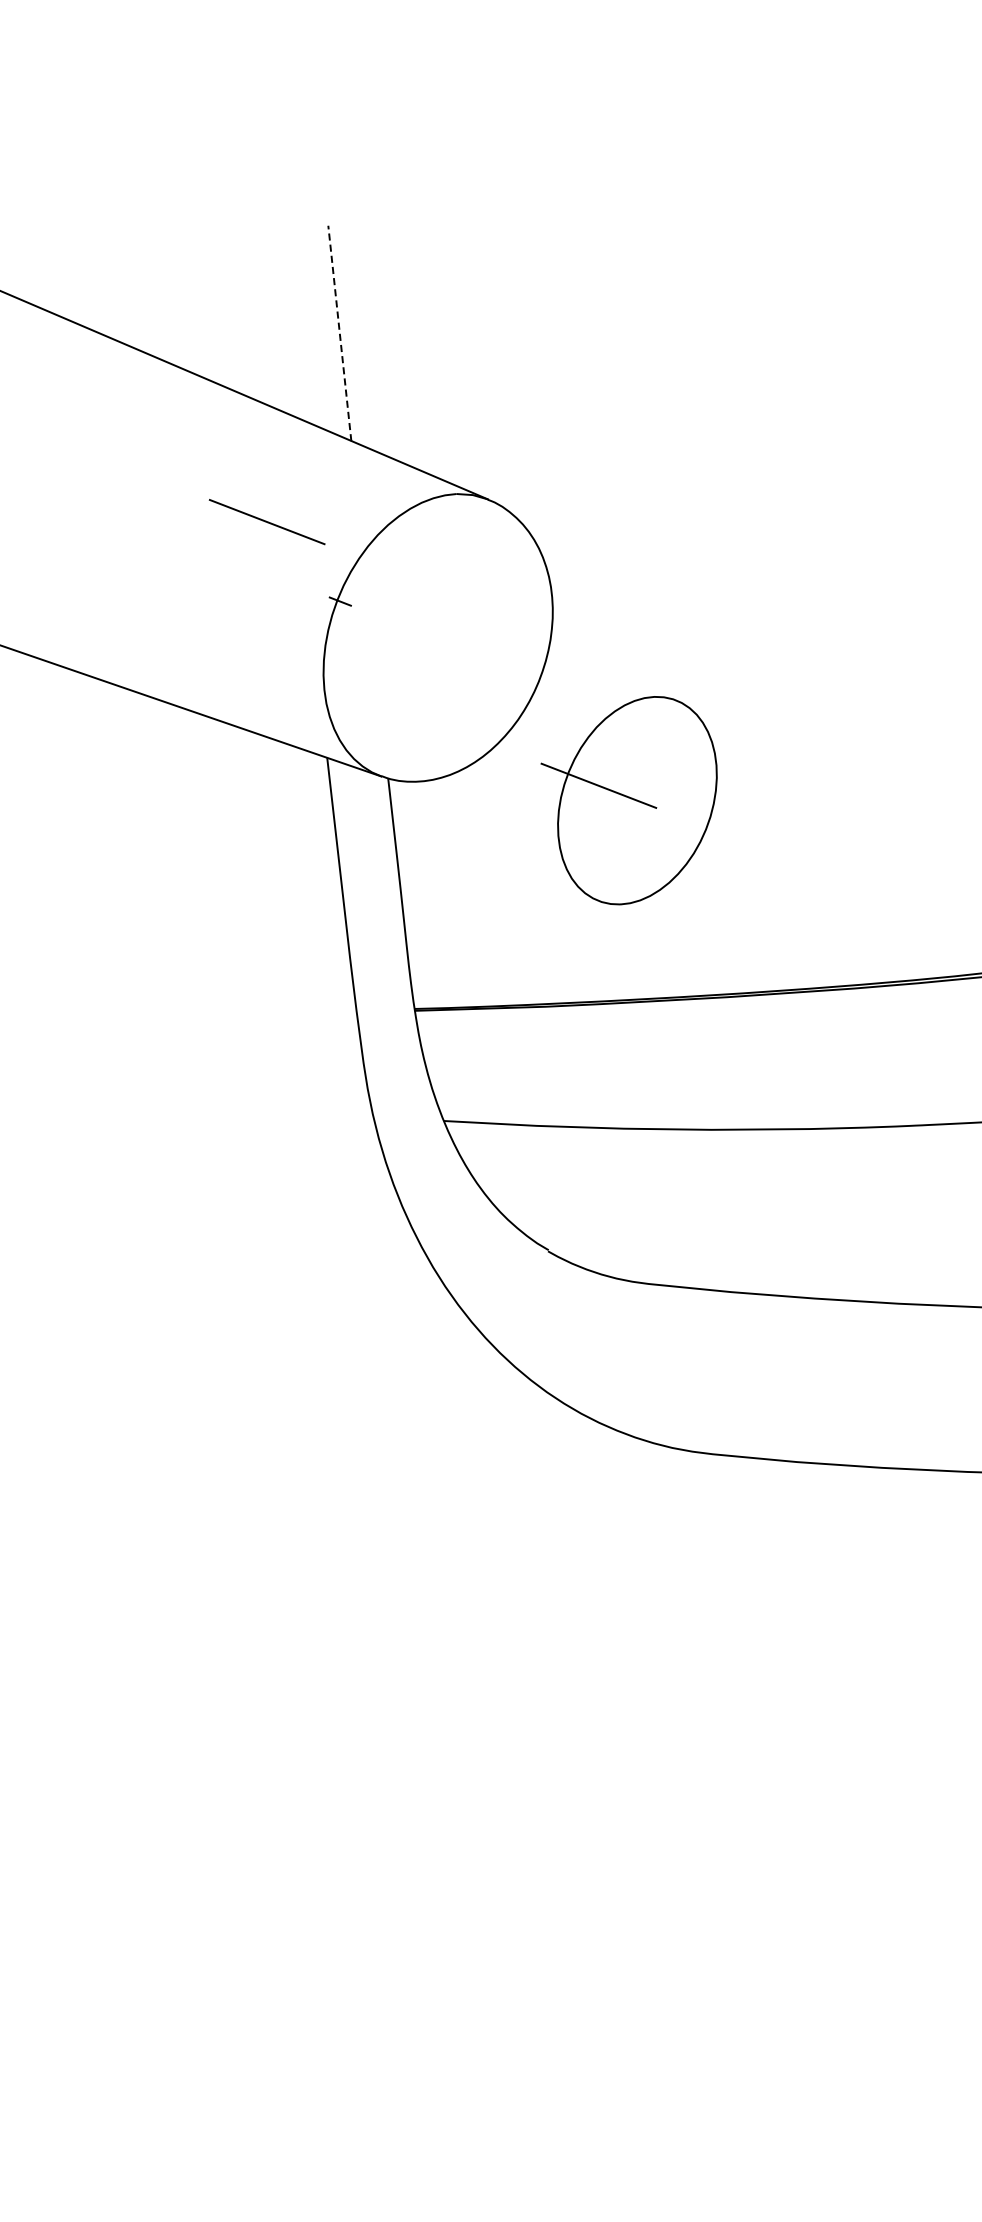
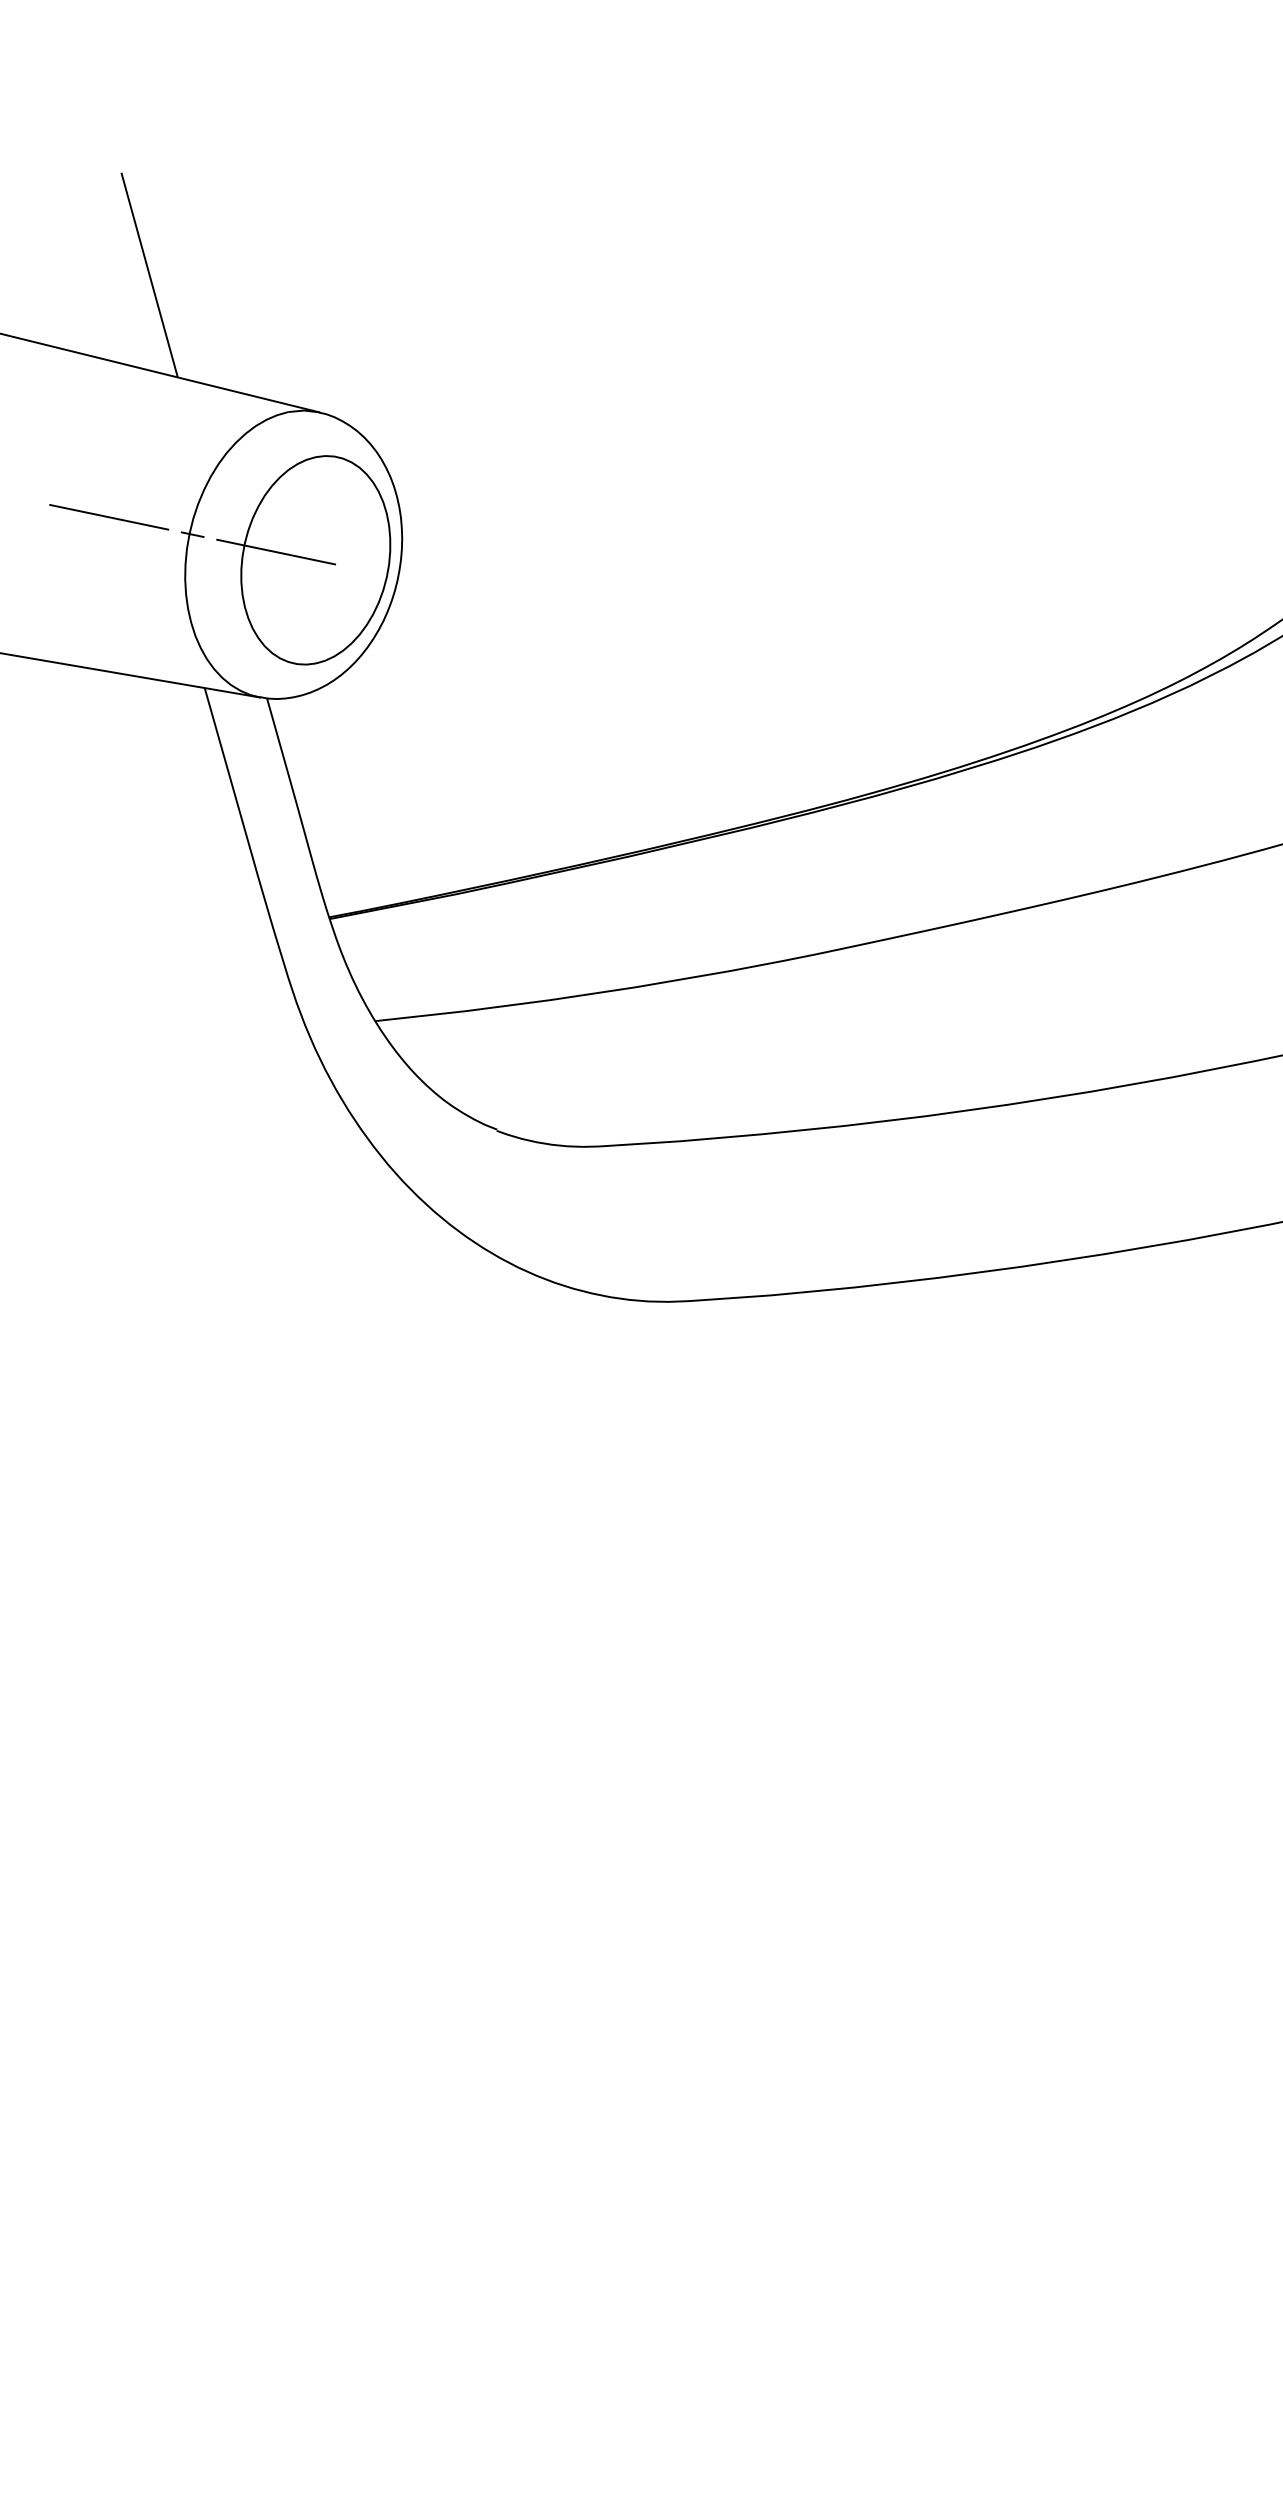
line: (339, 333) -> (149, 275), dashed -> solid
line: (267, 522) -> (109, 517), moved
part: (625, 798) -> (303, 560), moved

